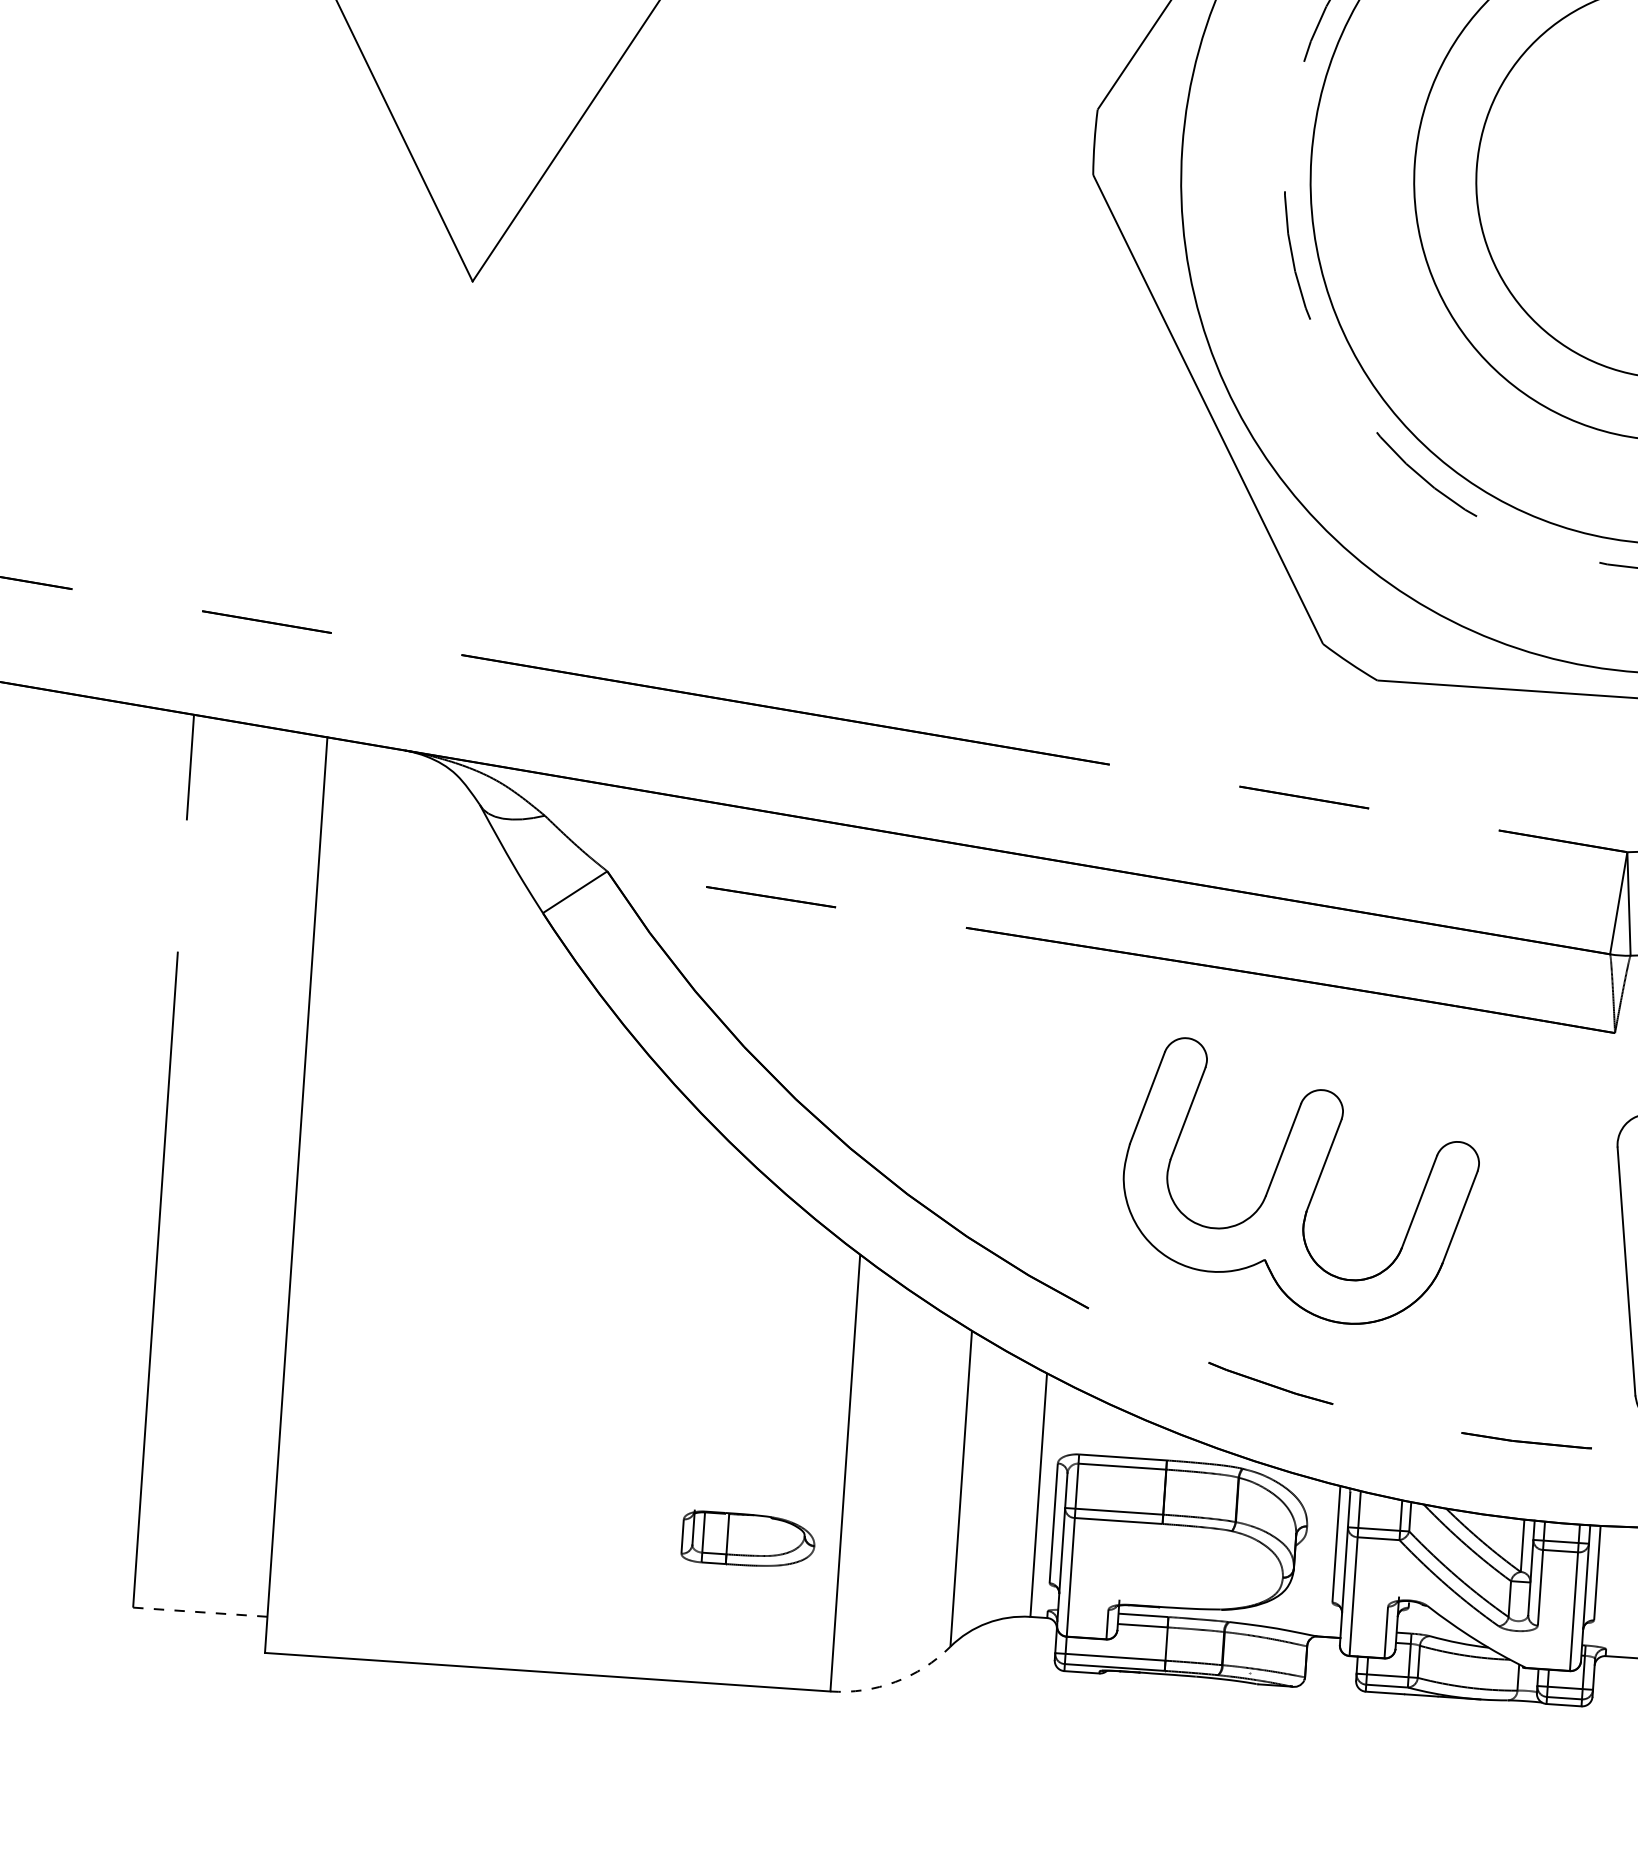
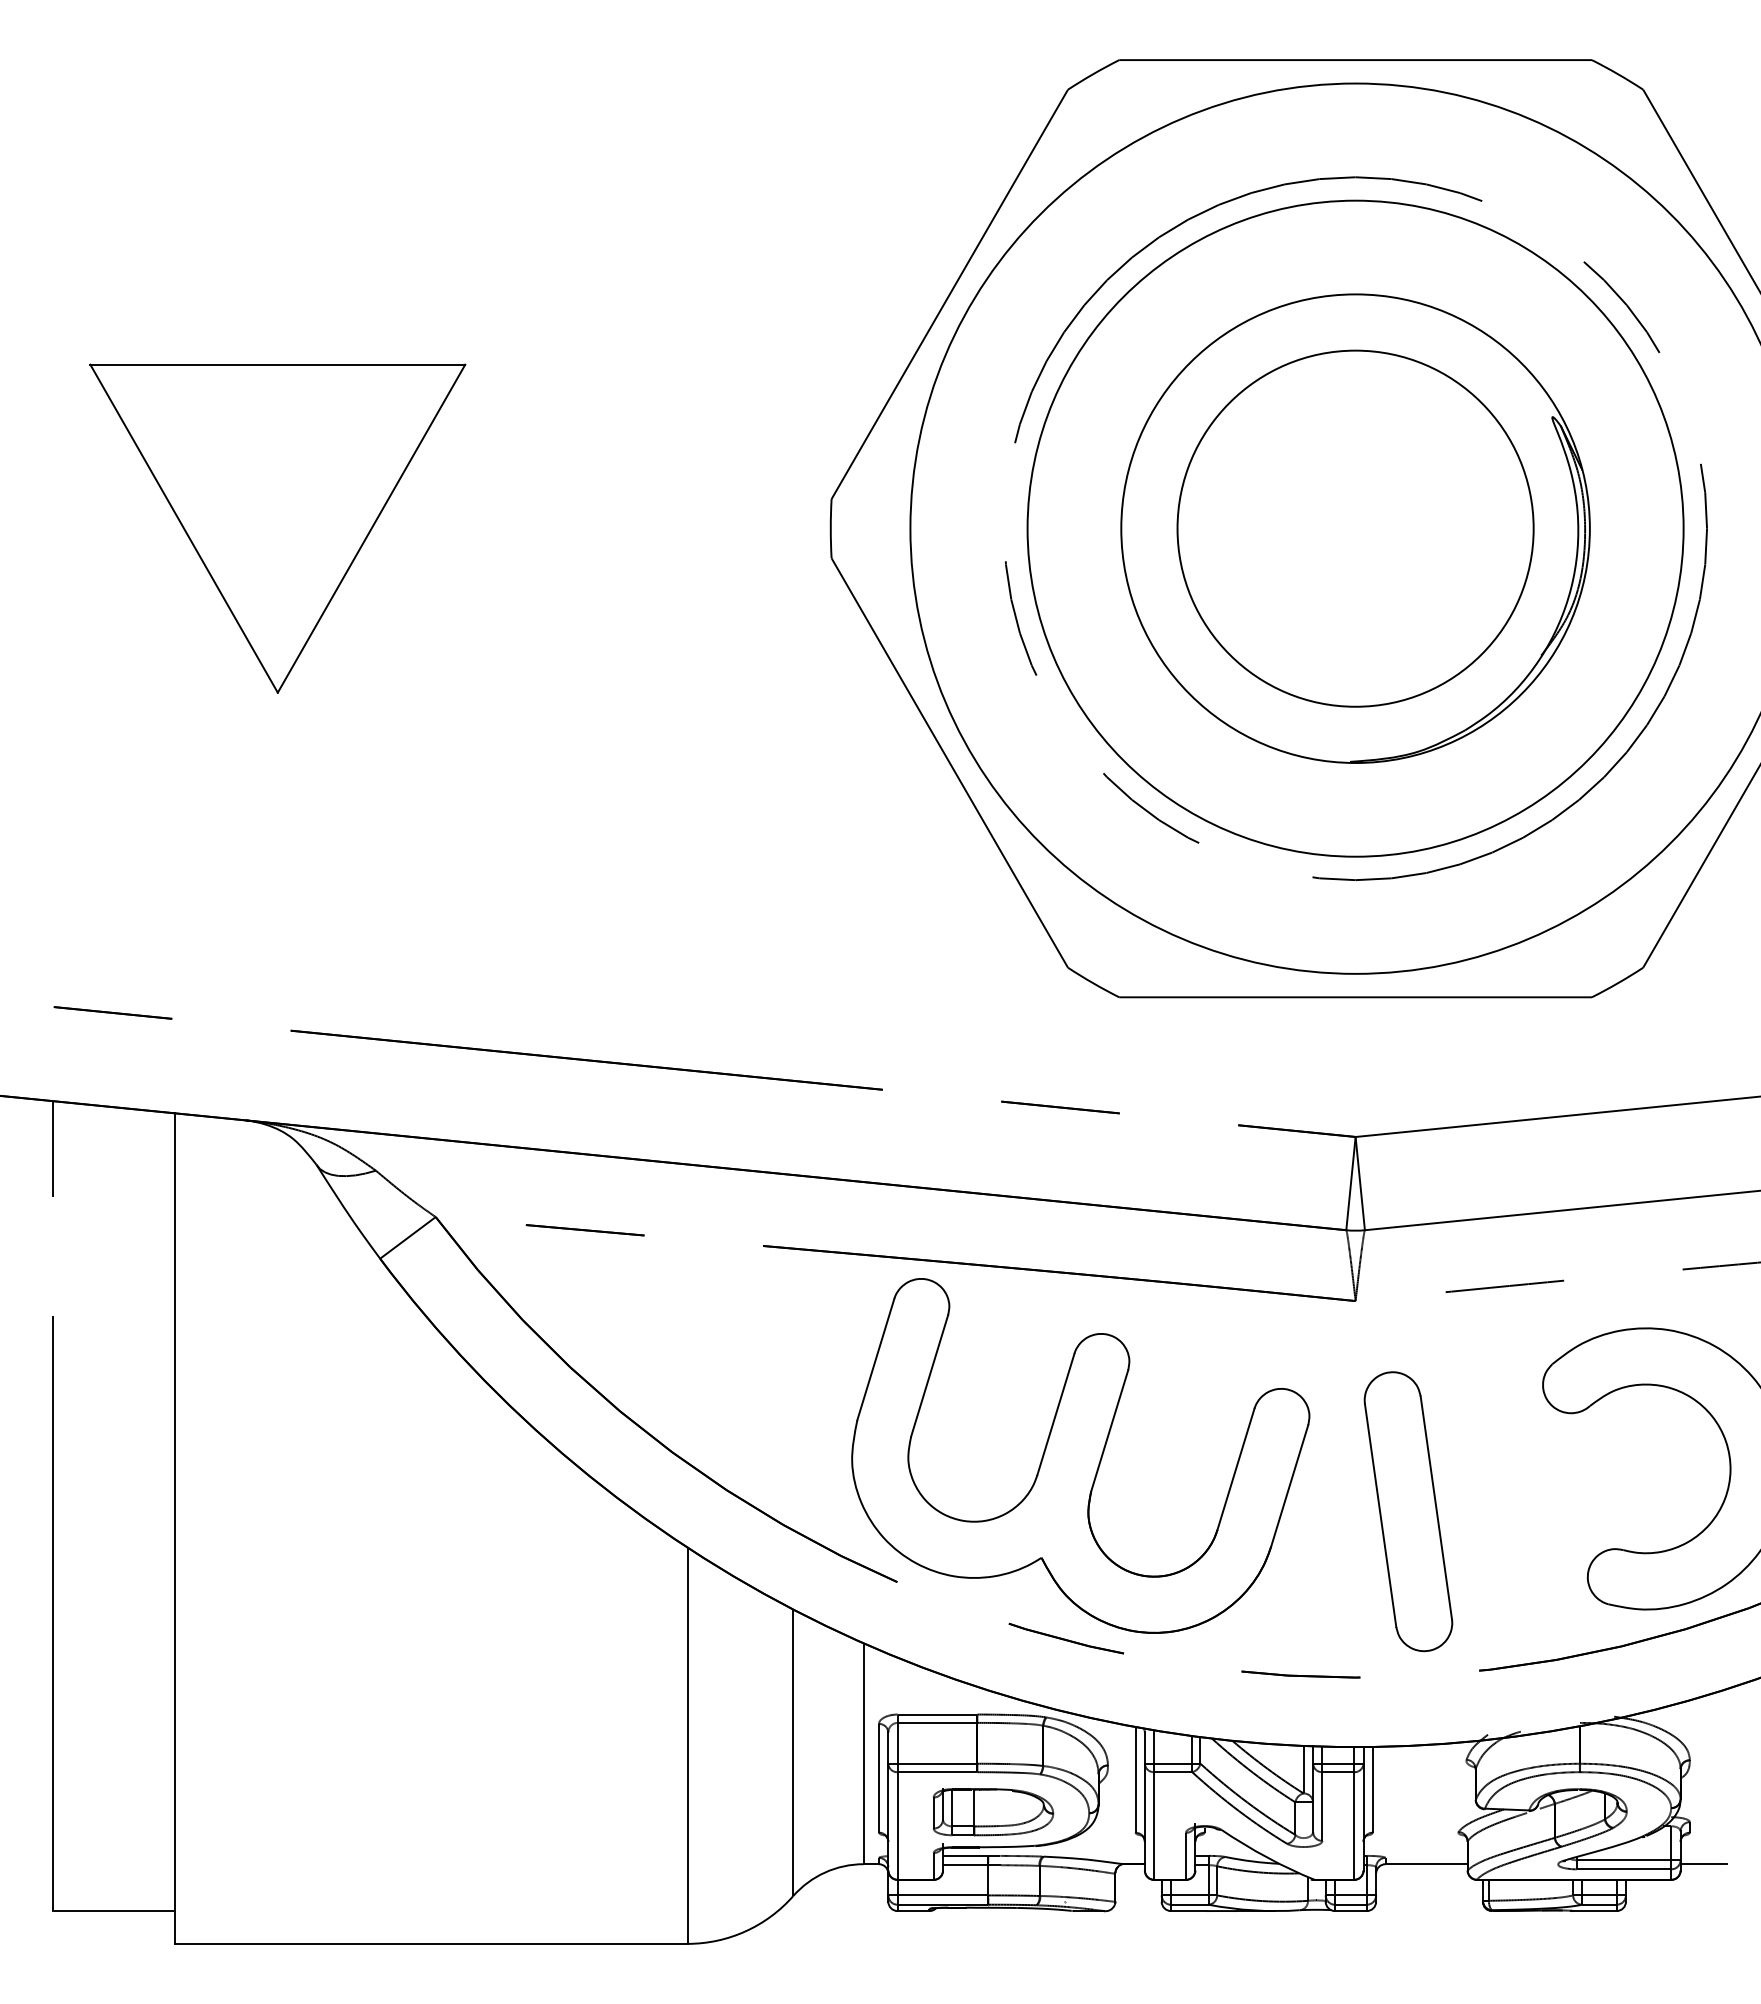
part: (1300, 1182) -> (1080, 1455), size x1.43
part: (748, 1540) -> (993, 1812), moved
line: (199, 1612) -> (113, 1911), dashed -> solid
arc: (895, 1682) -> (745, 1931), dashed -> solid

